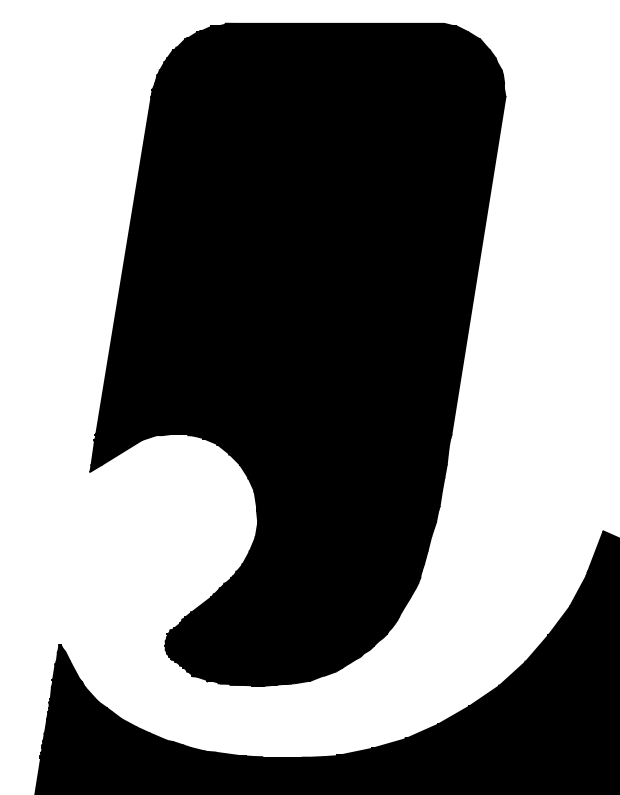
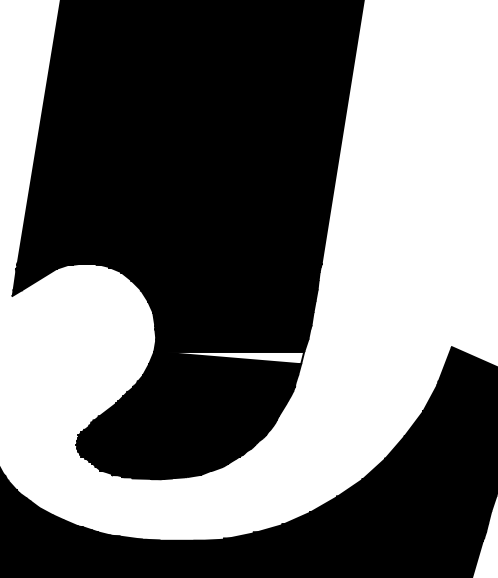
fill: (342, 544) -> (228, 358), removed

